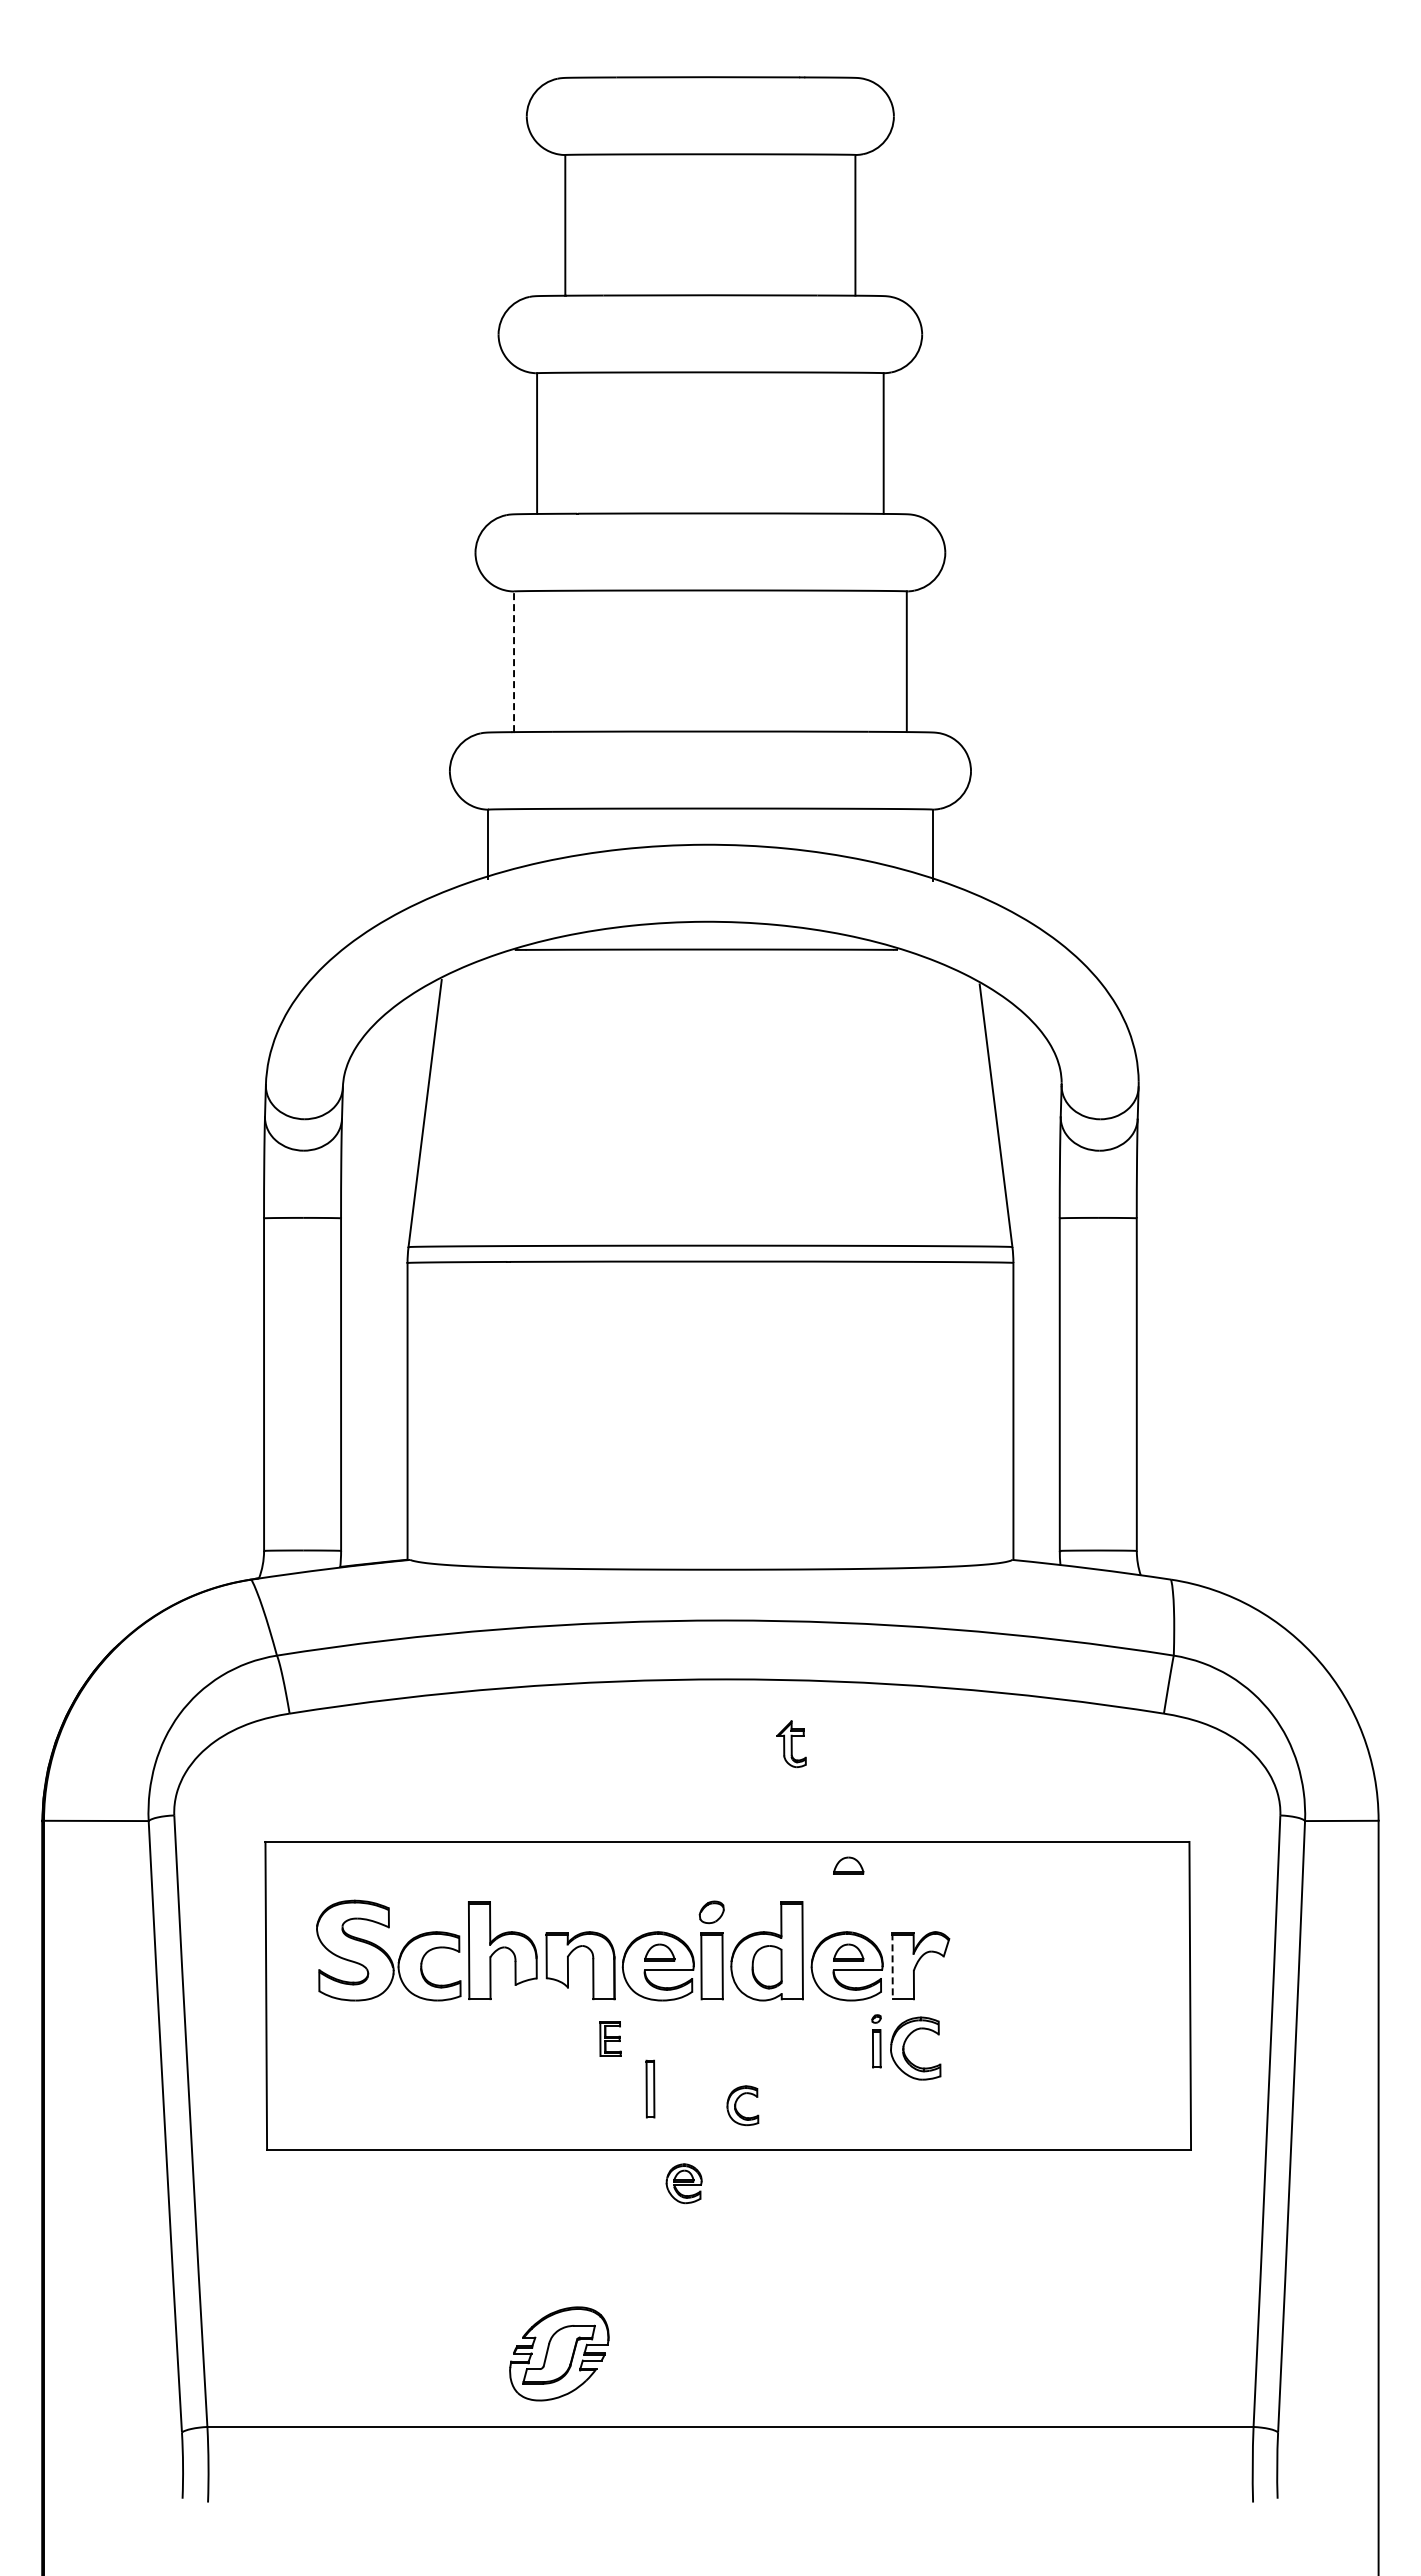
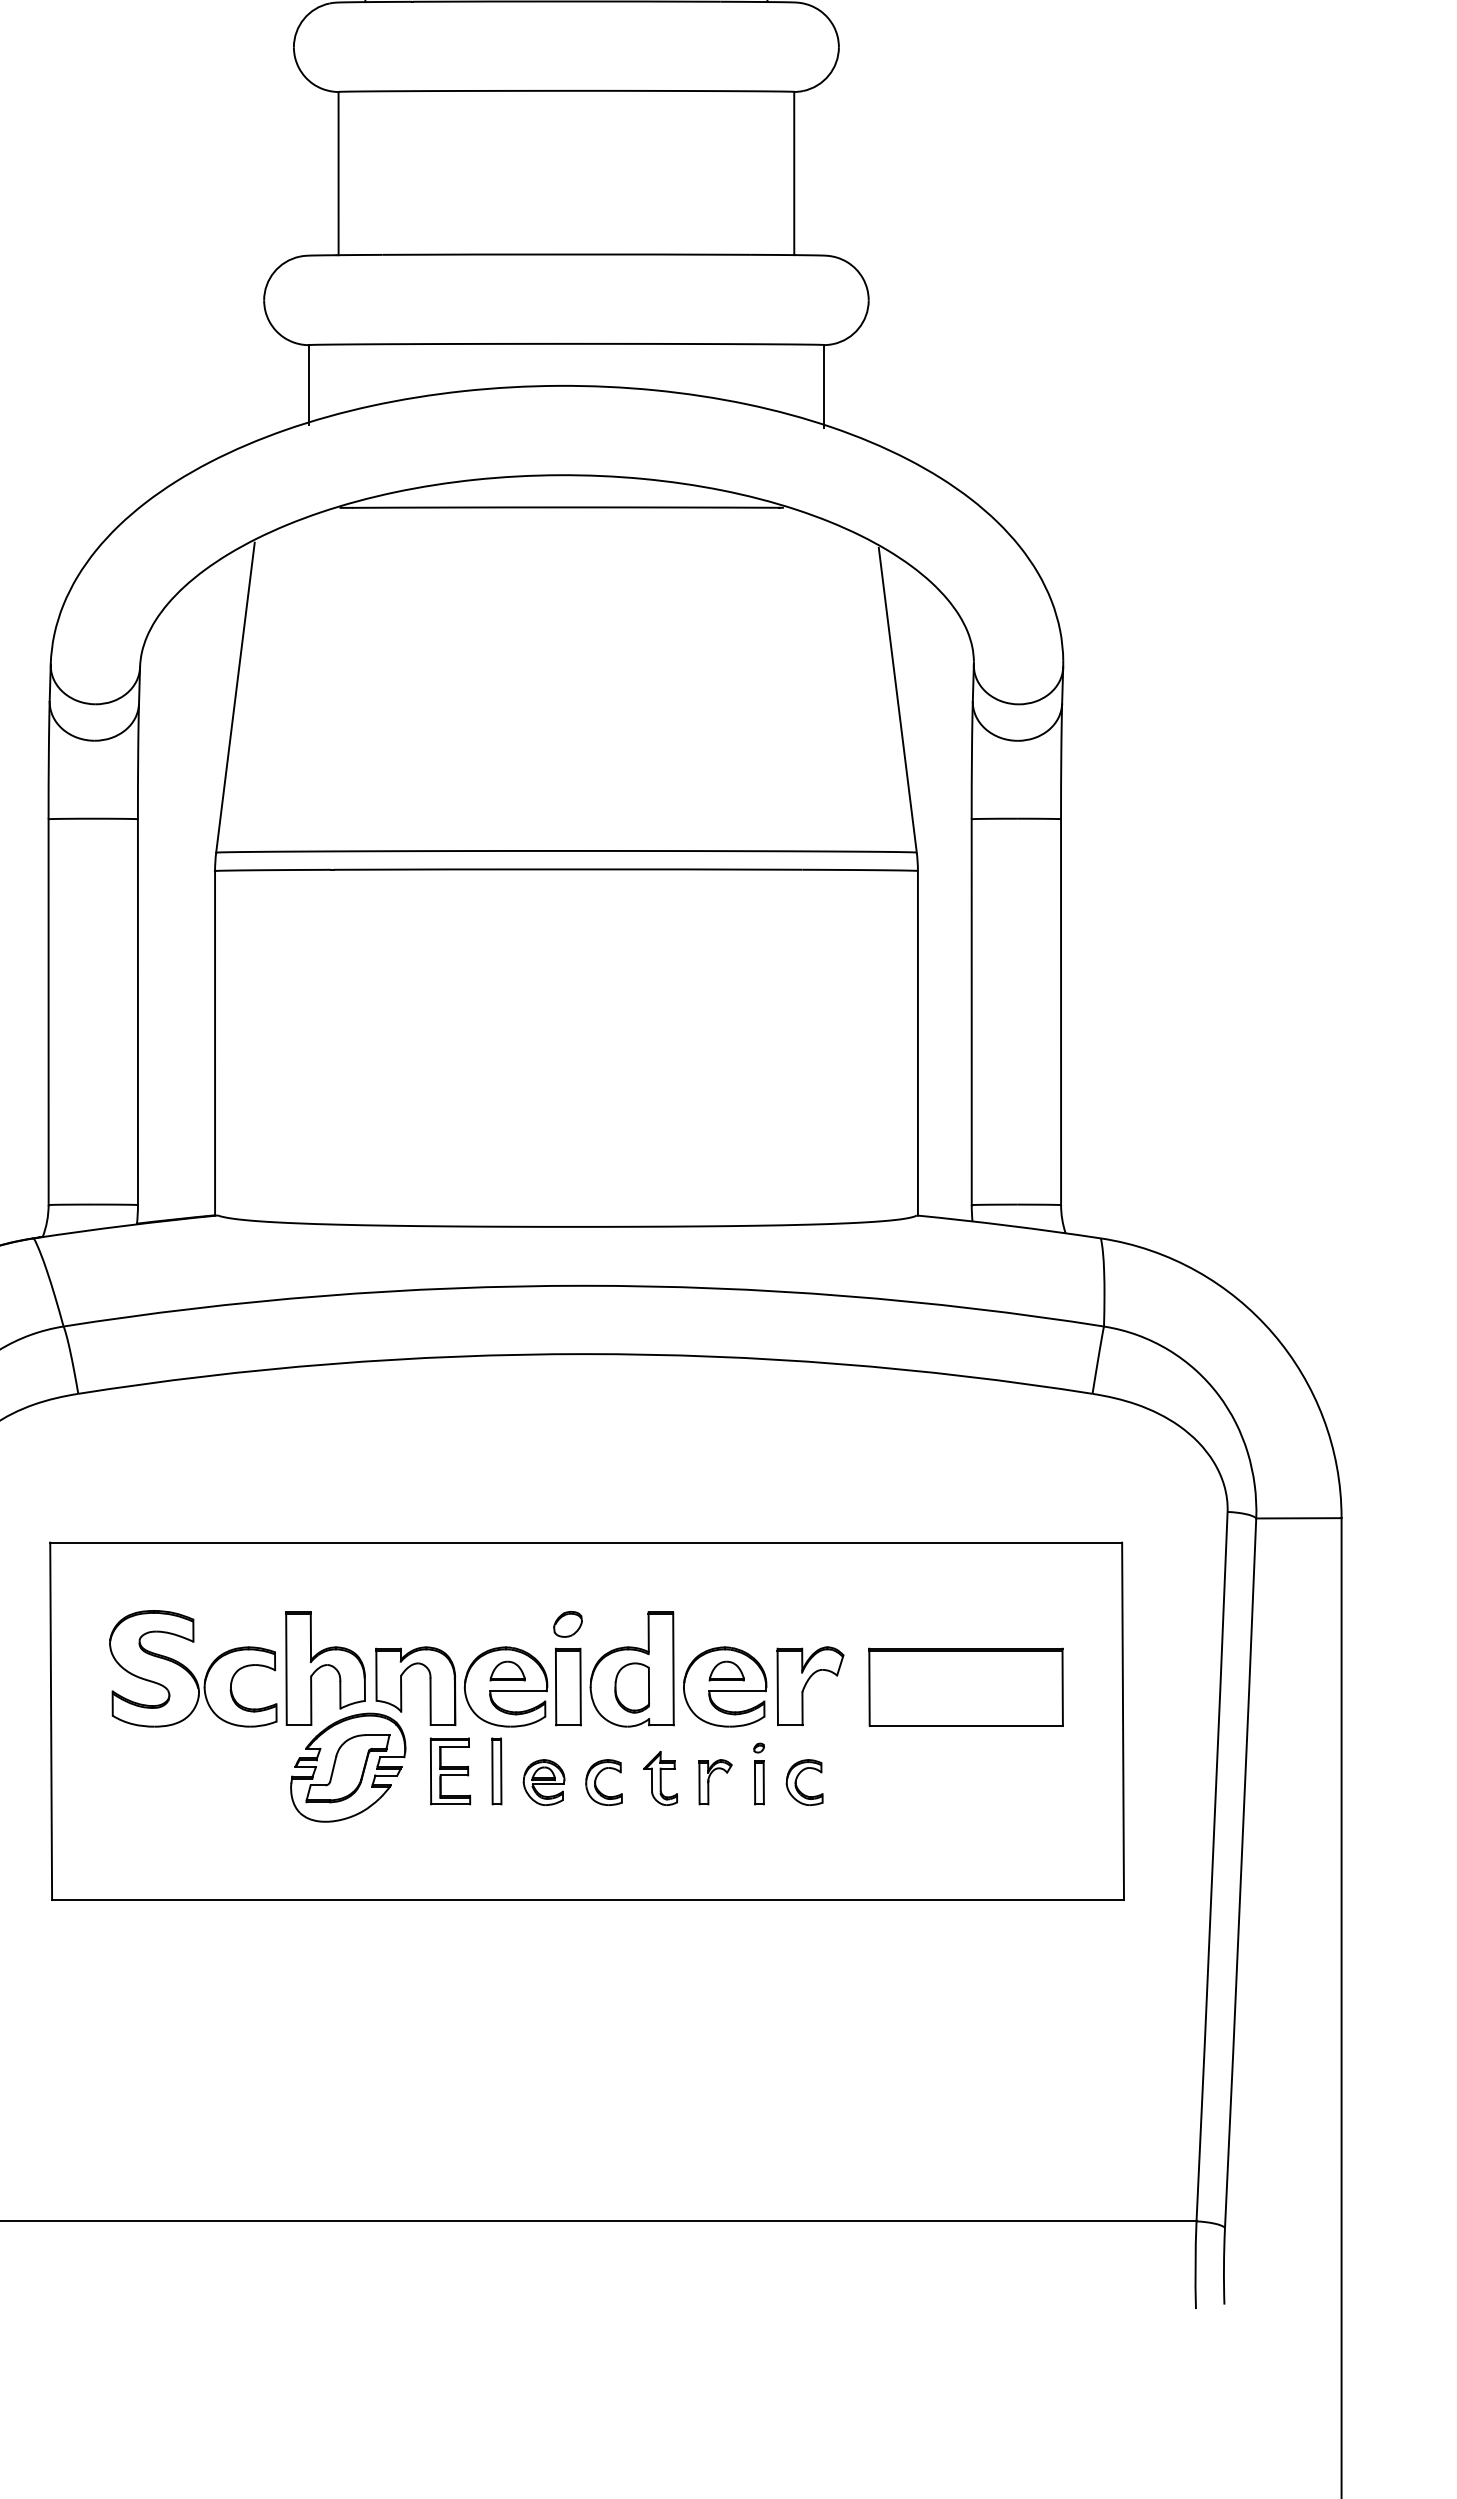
line: (514, 661) -> (339, 173), dashed -> solid
part: (791, 1744) -> (660, 1778), moved
part: (848, 1865) -> (726, 1570), removed
line: (892, 1966) -> (777, 1687), dashed -> solid
part: (1054, 1966) -> (965, 1687), added
part: (610, 2038) -> (450, 1770), size x1.67
part: (838, 2048) -> (715, 1782), added
part: (915, 2048) -> (804, 1782), size x0.62
part: (650, 2088) -> (496, 1770), moved
part: (742, 2105) -> (603, 1782), moved
part: (683, 2183) -> (543, 1782), moved
part: (559, 2353) -> (348, 1767), moved

